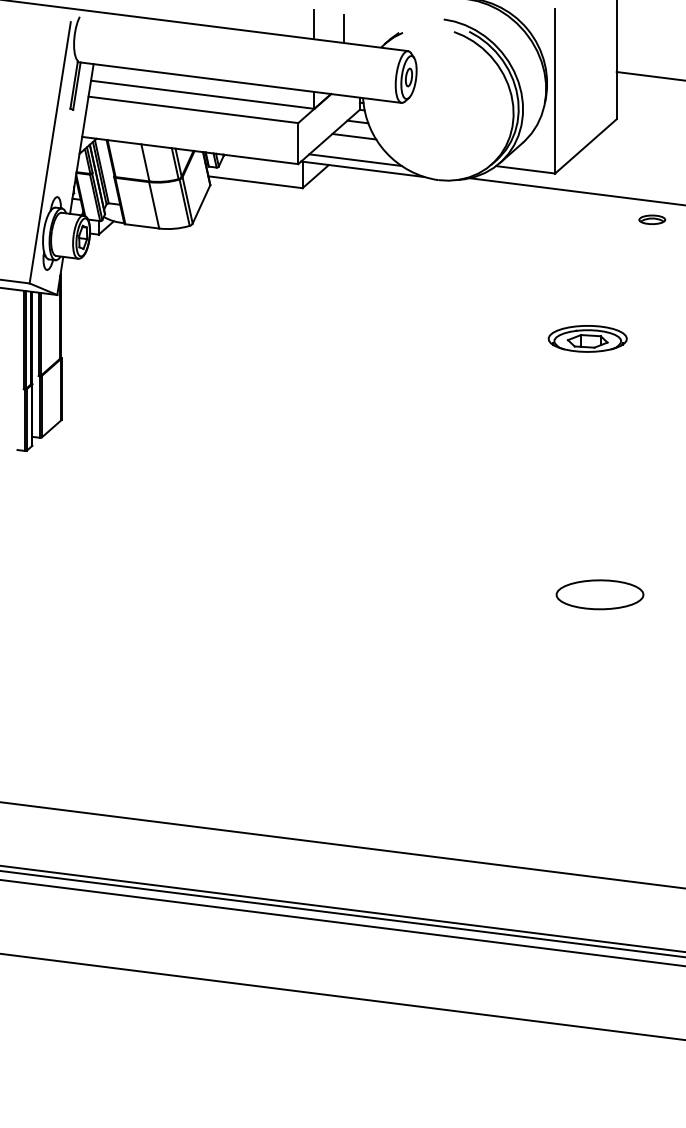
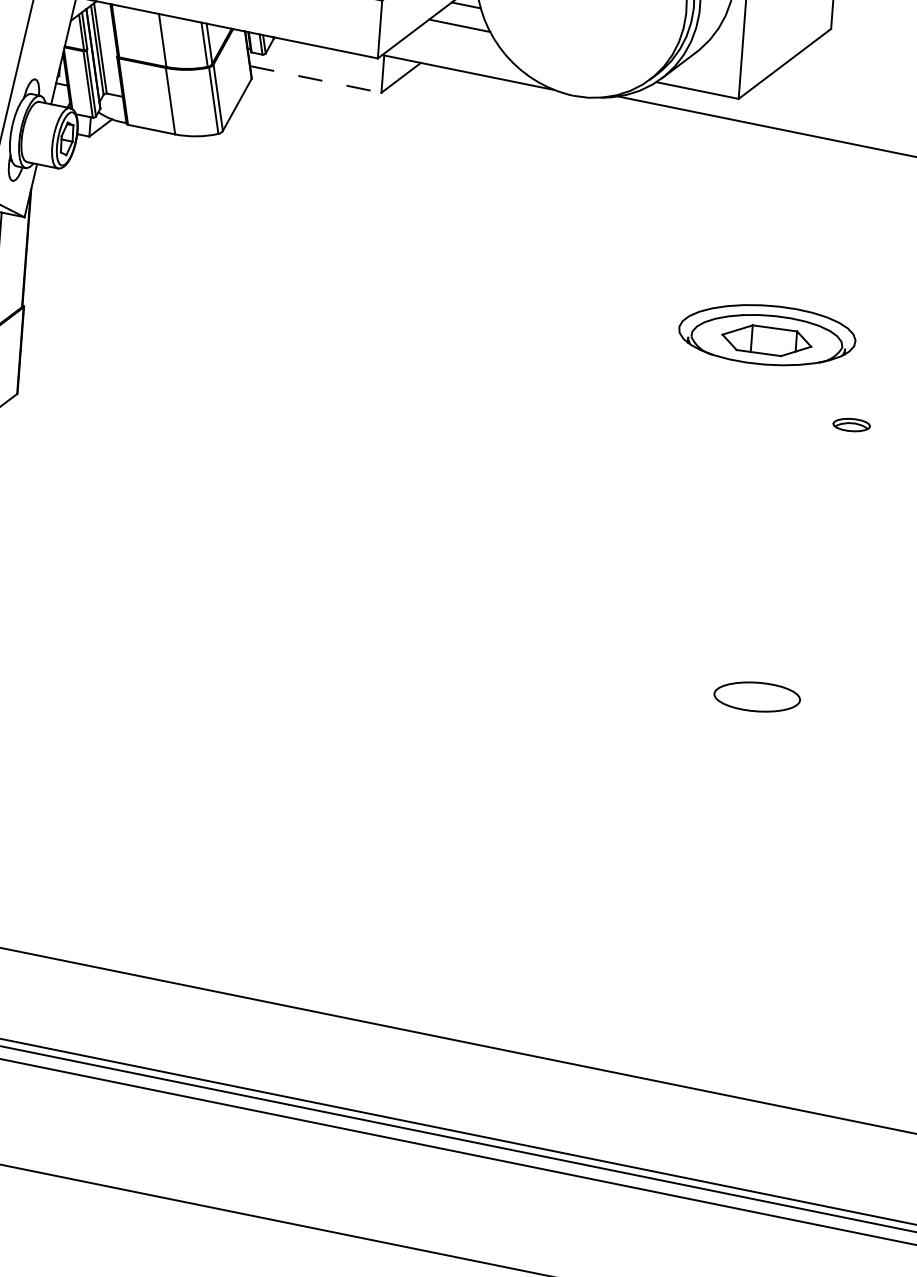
line: (355, 160) -> (458, 59), removed
line: (256, 182) -> (317, 79), solid -> dashed
part: (652, 219) -> (852, 424), moved
part: (587, 338) -> (766, 334), size x1.6
part: (599, 594) -> (756, 696), size x0.7

